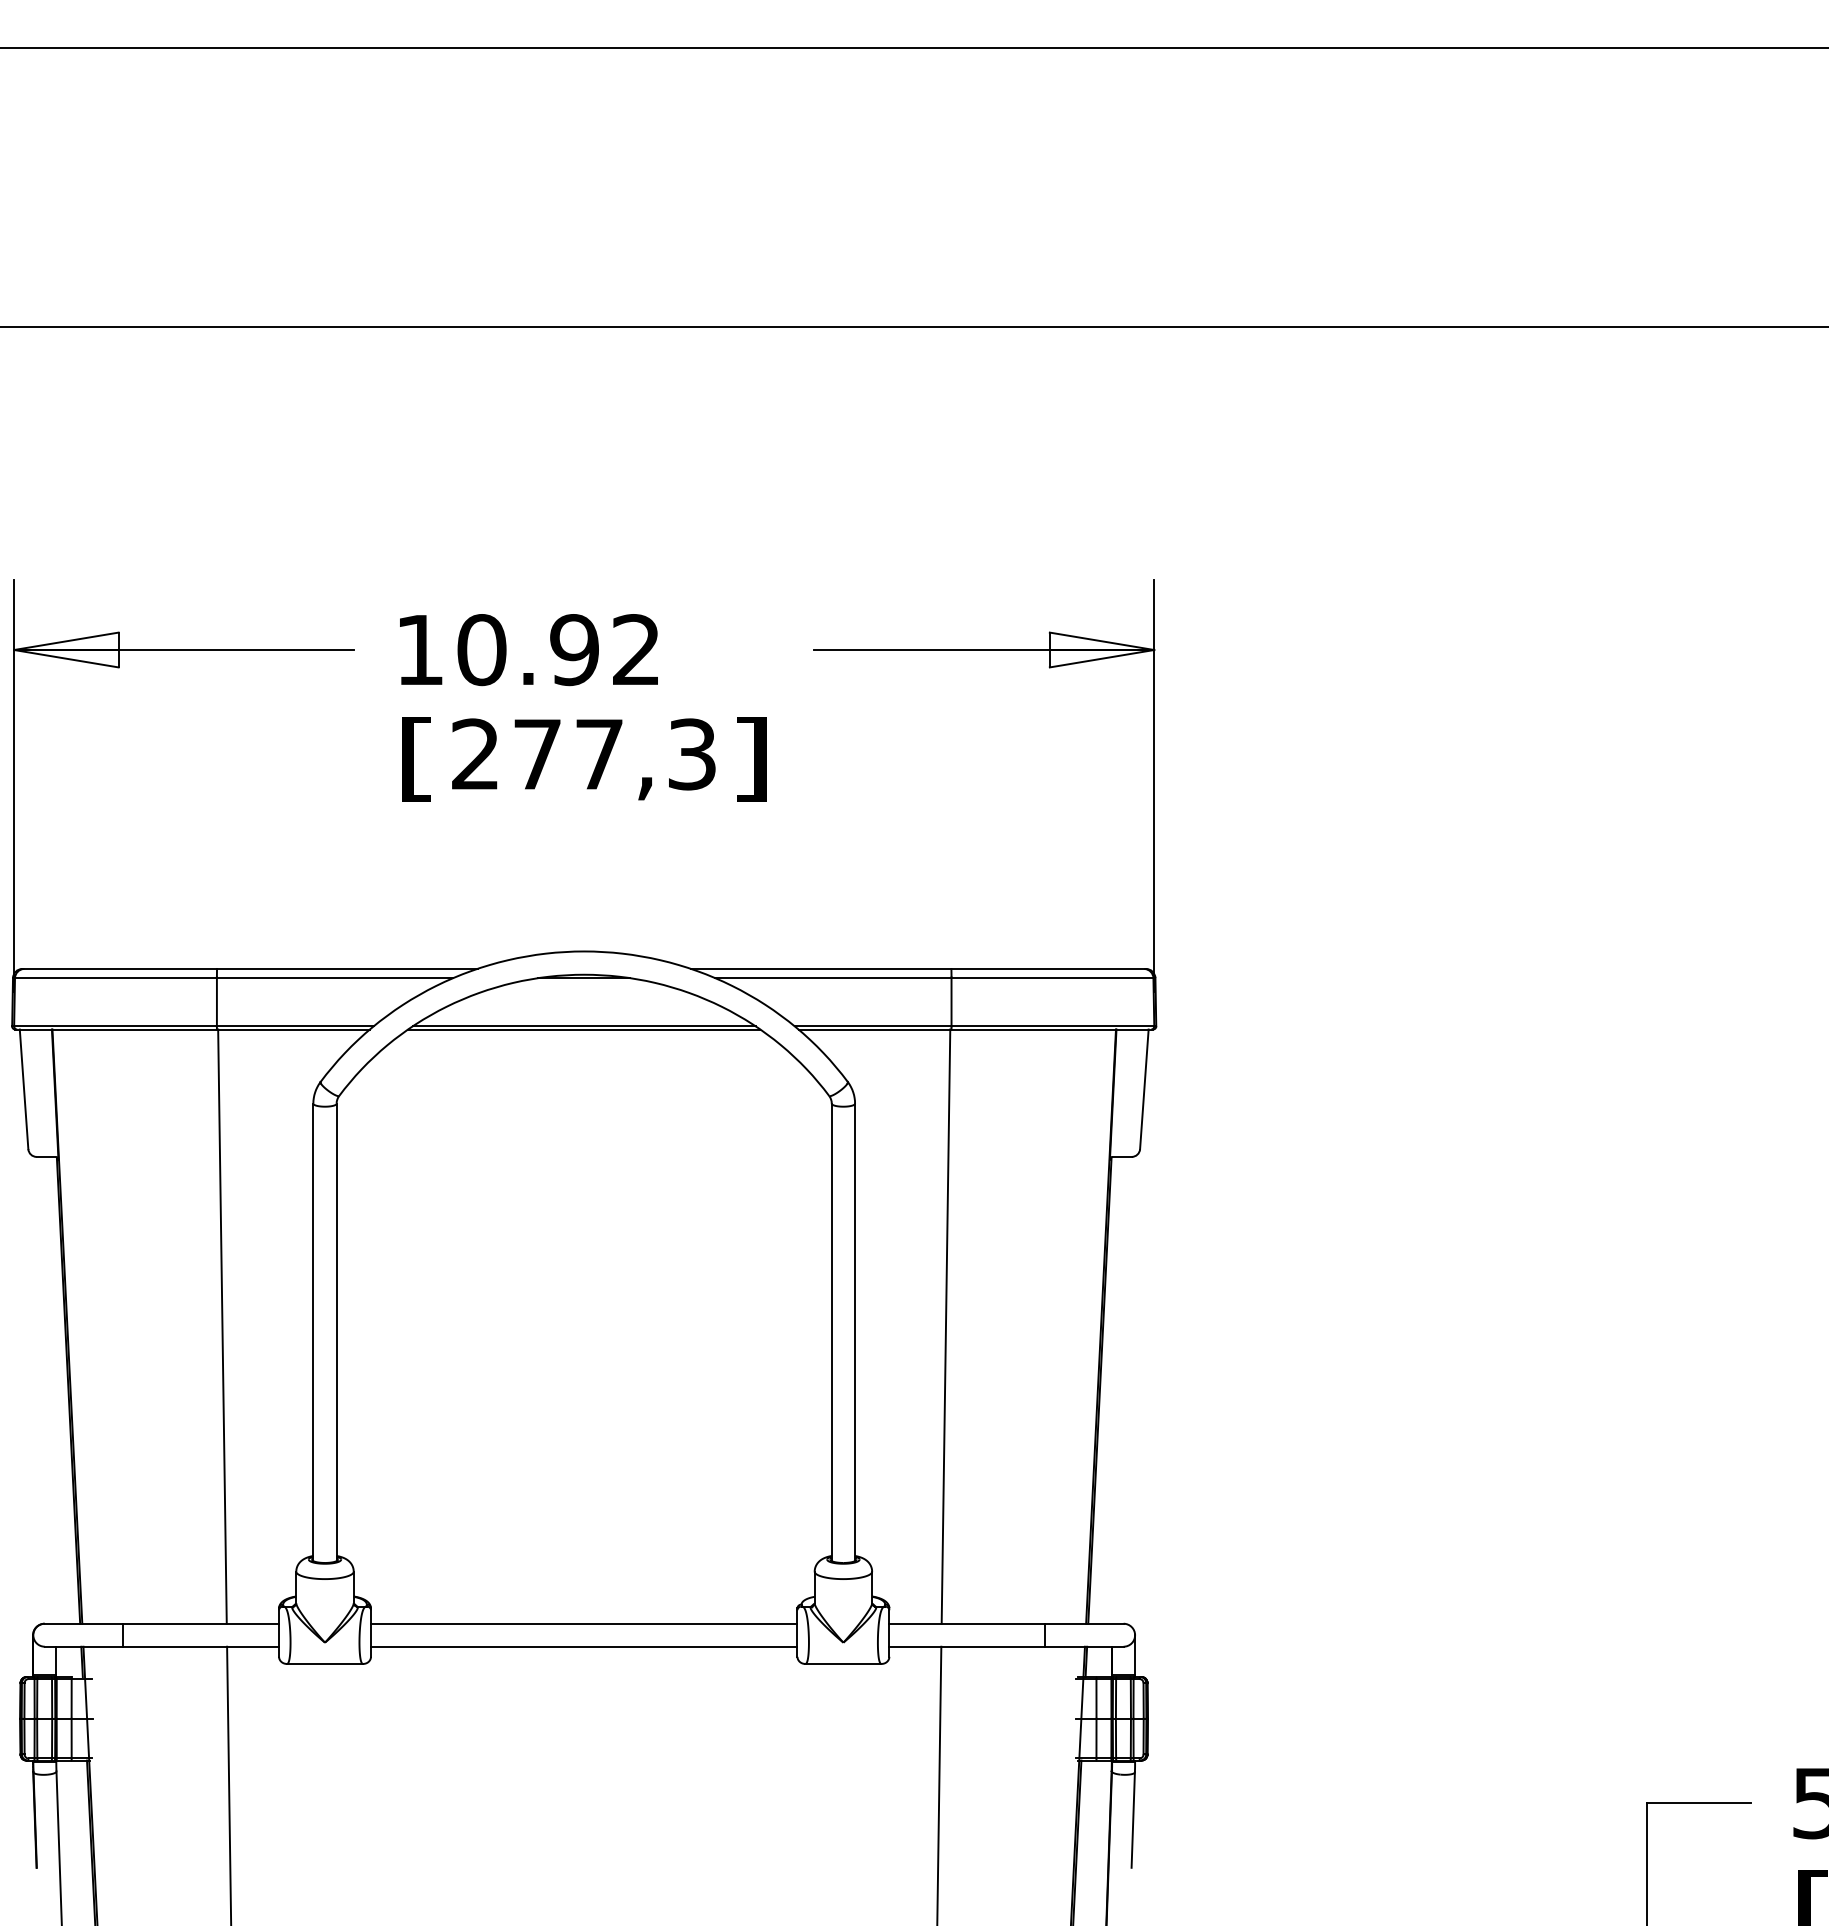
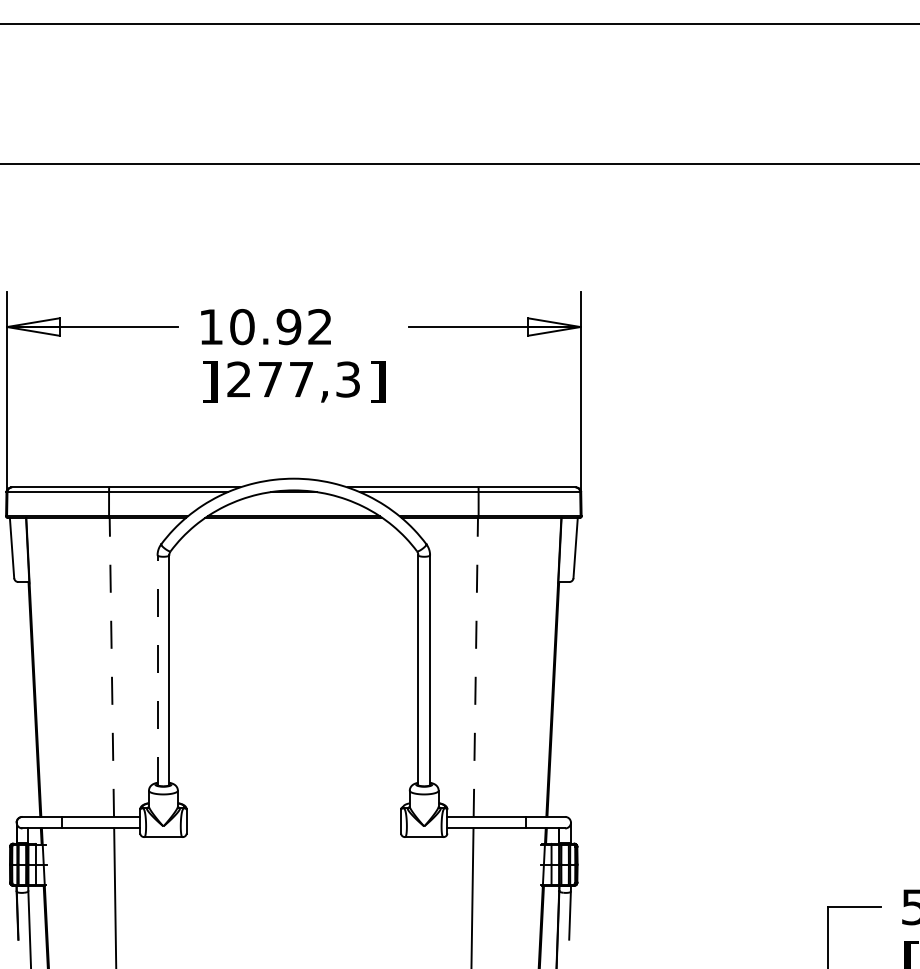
text: (416, 758) -> (209, 381), [ -> ]
line: (221, 1324) -> (111, 666), solid -> dashed
line: (945, 1324) -> (475, 666), solid -> dashed
line: (313, 1330) -> (157, 669), solid -> dashed
line: (583, 1622) -> (293, 816), removed
line: (583, 1646) -> (293, 828), removed

